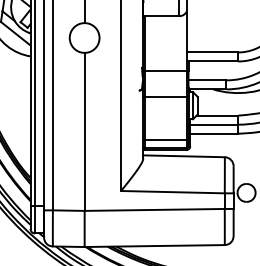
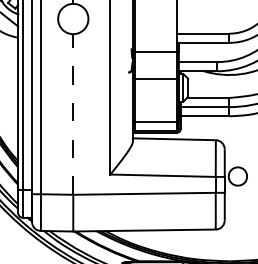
line: (84, 131) -> (73, 114), solid -> dashed

